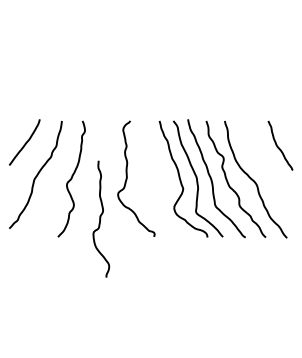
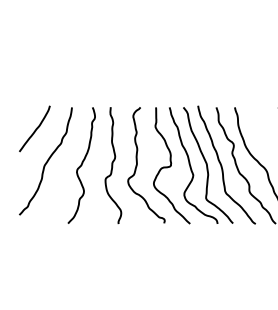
curve: (161, 179) -> (171, 165), added
curve: (101, 218) -> (113, 164), moved

